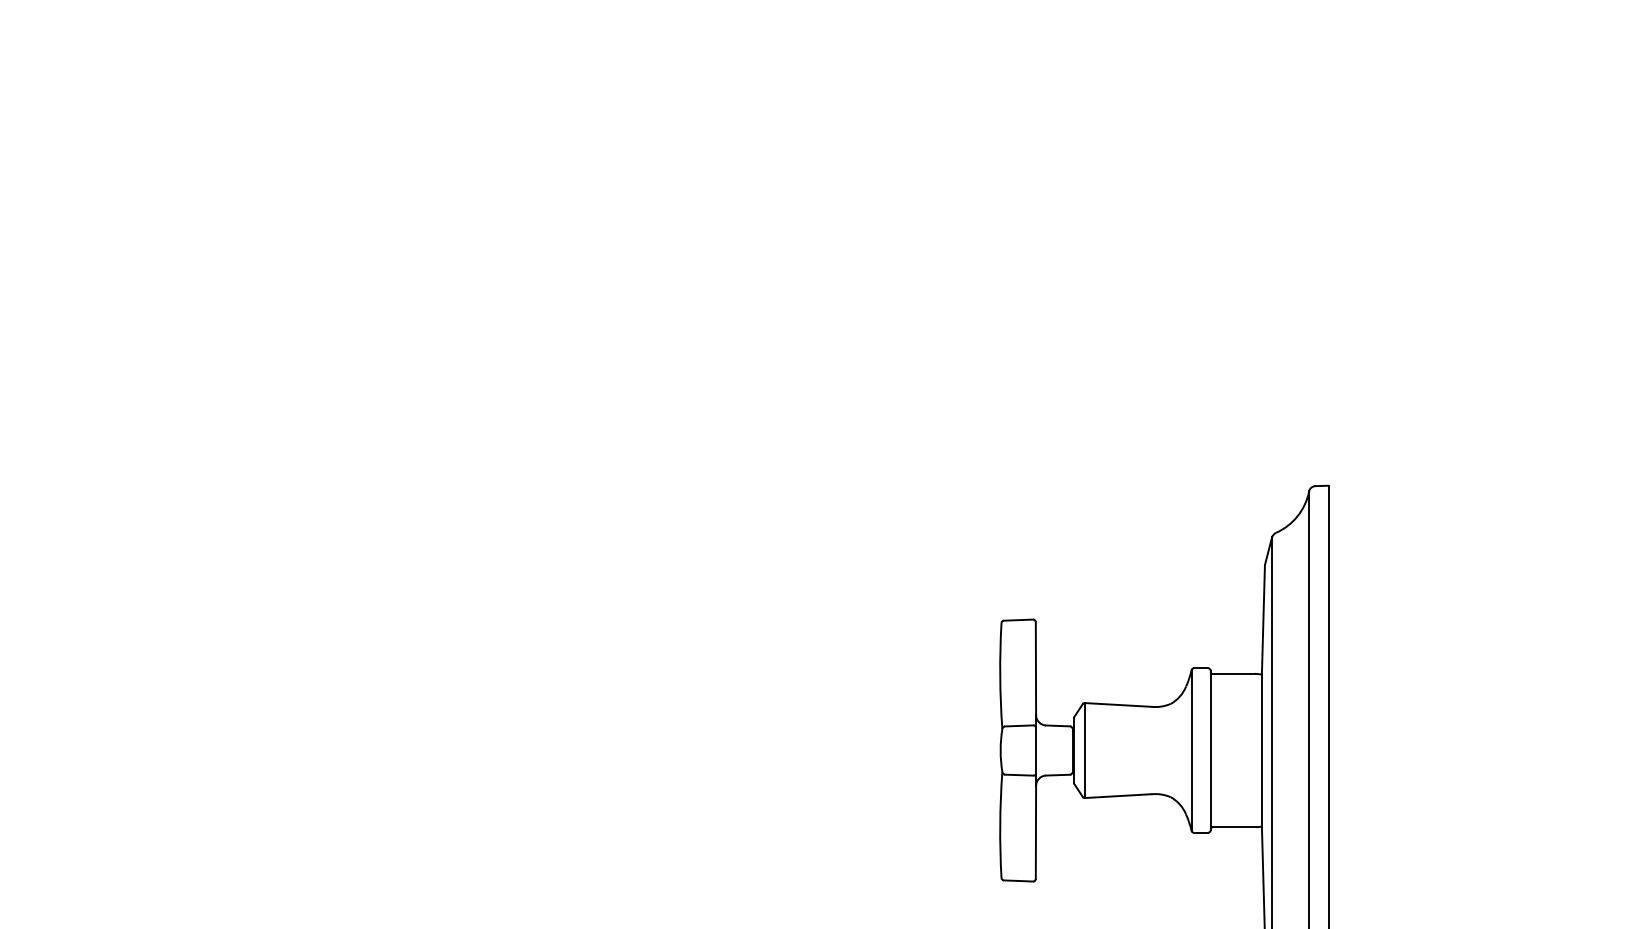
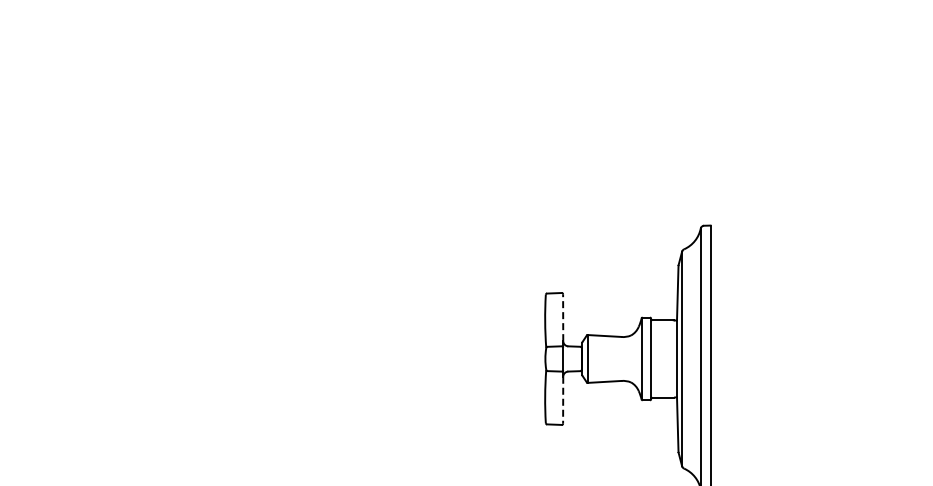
line: (1036, 668) -> (563, 317), solid -> dashed
line: (1036, 832) -> (563, 400), solid -> dashed

